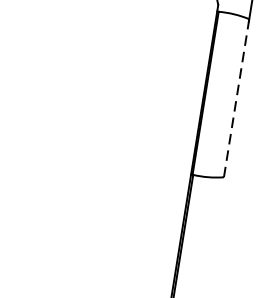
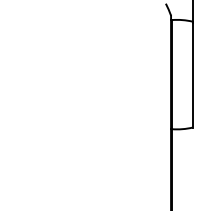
line: (236, 97) -> (192, 74), dashed -> solid

